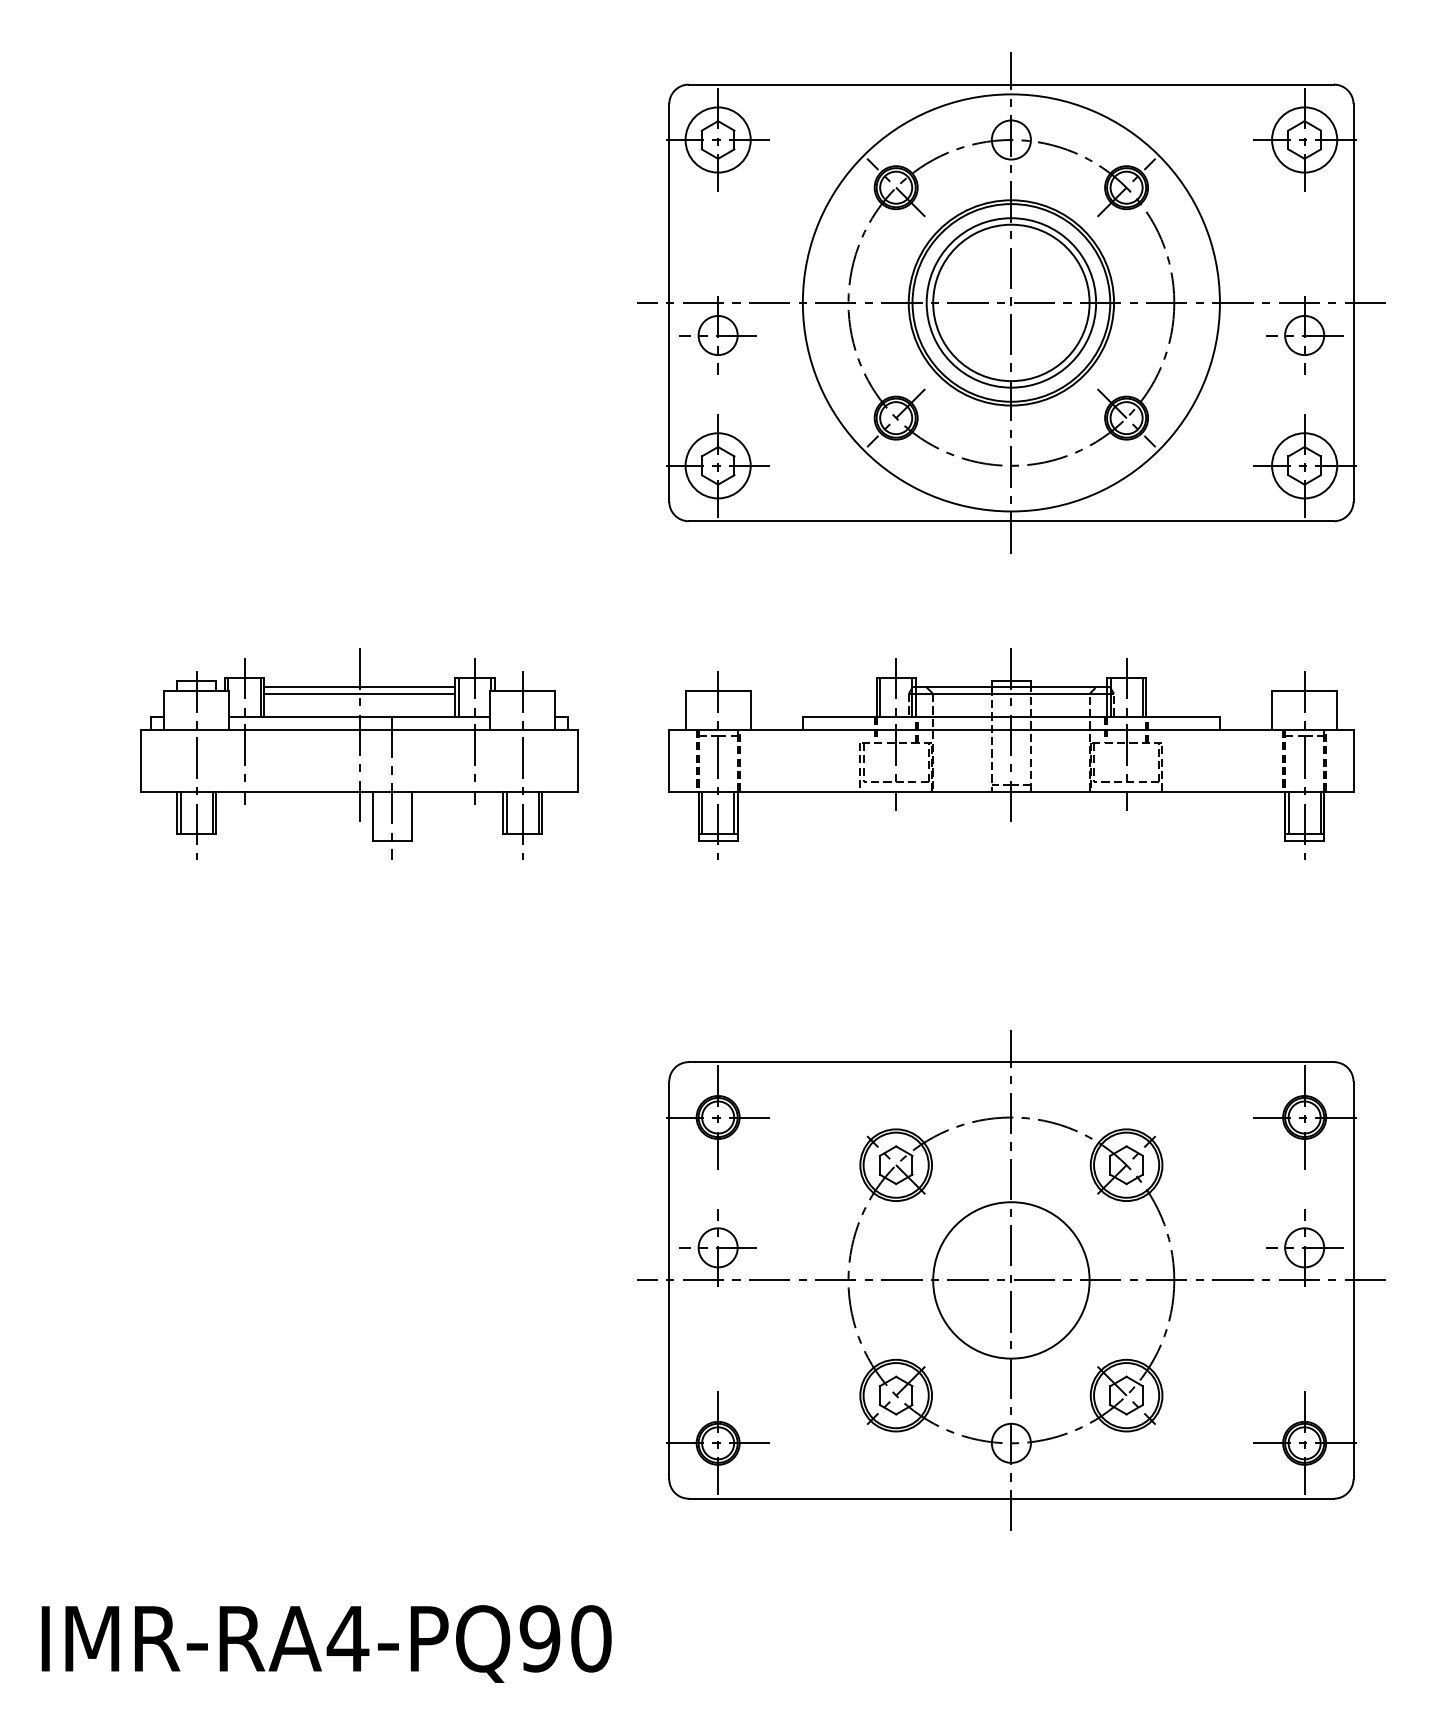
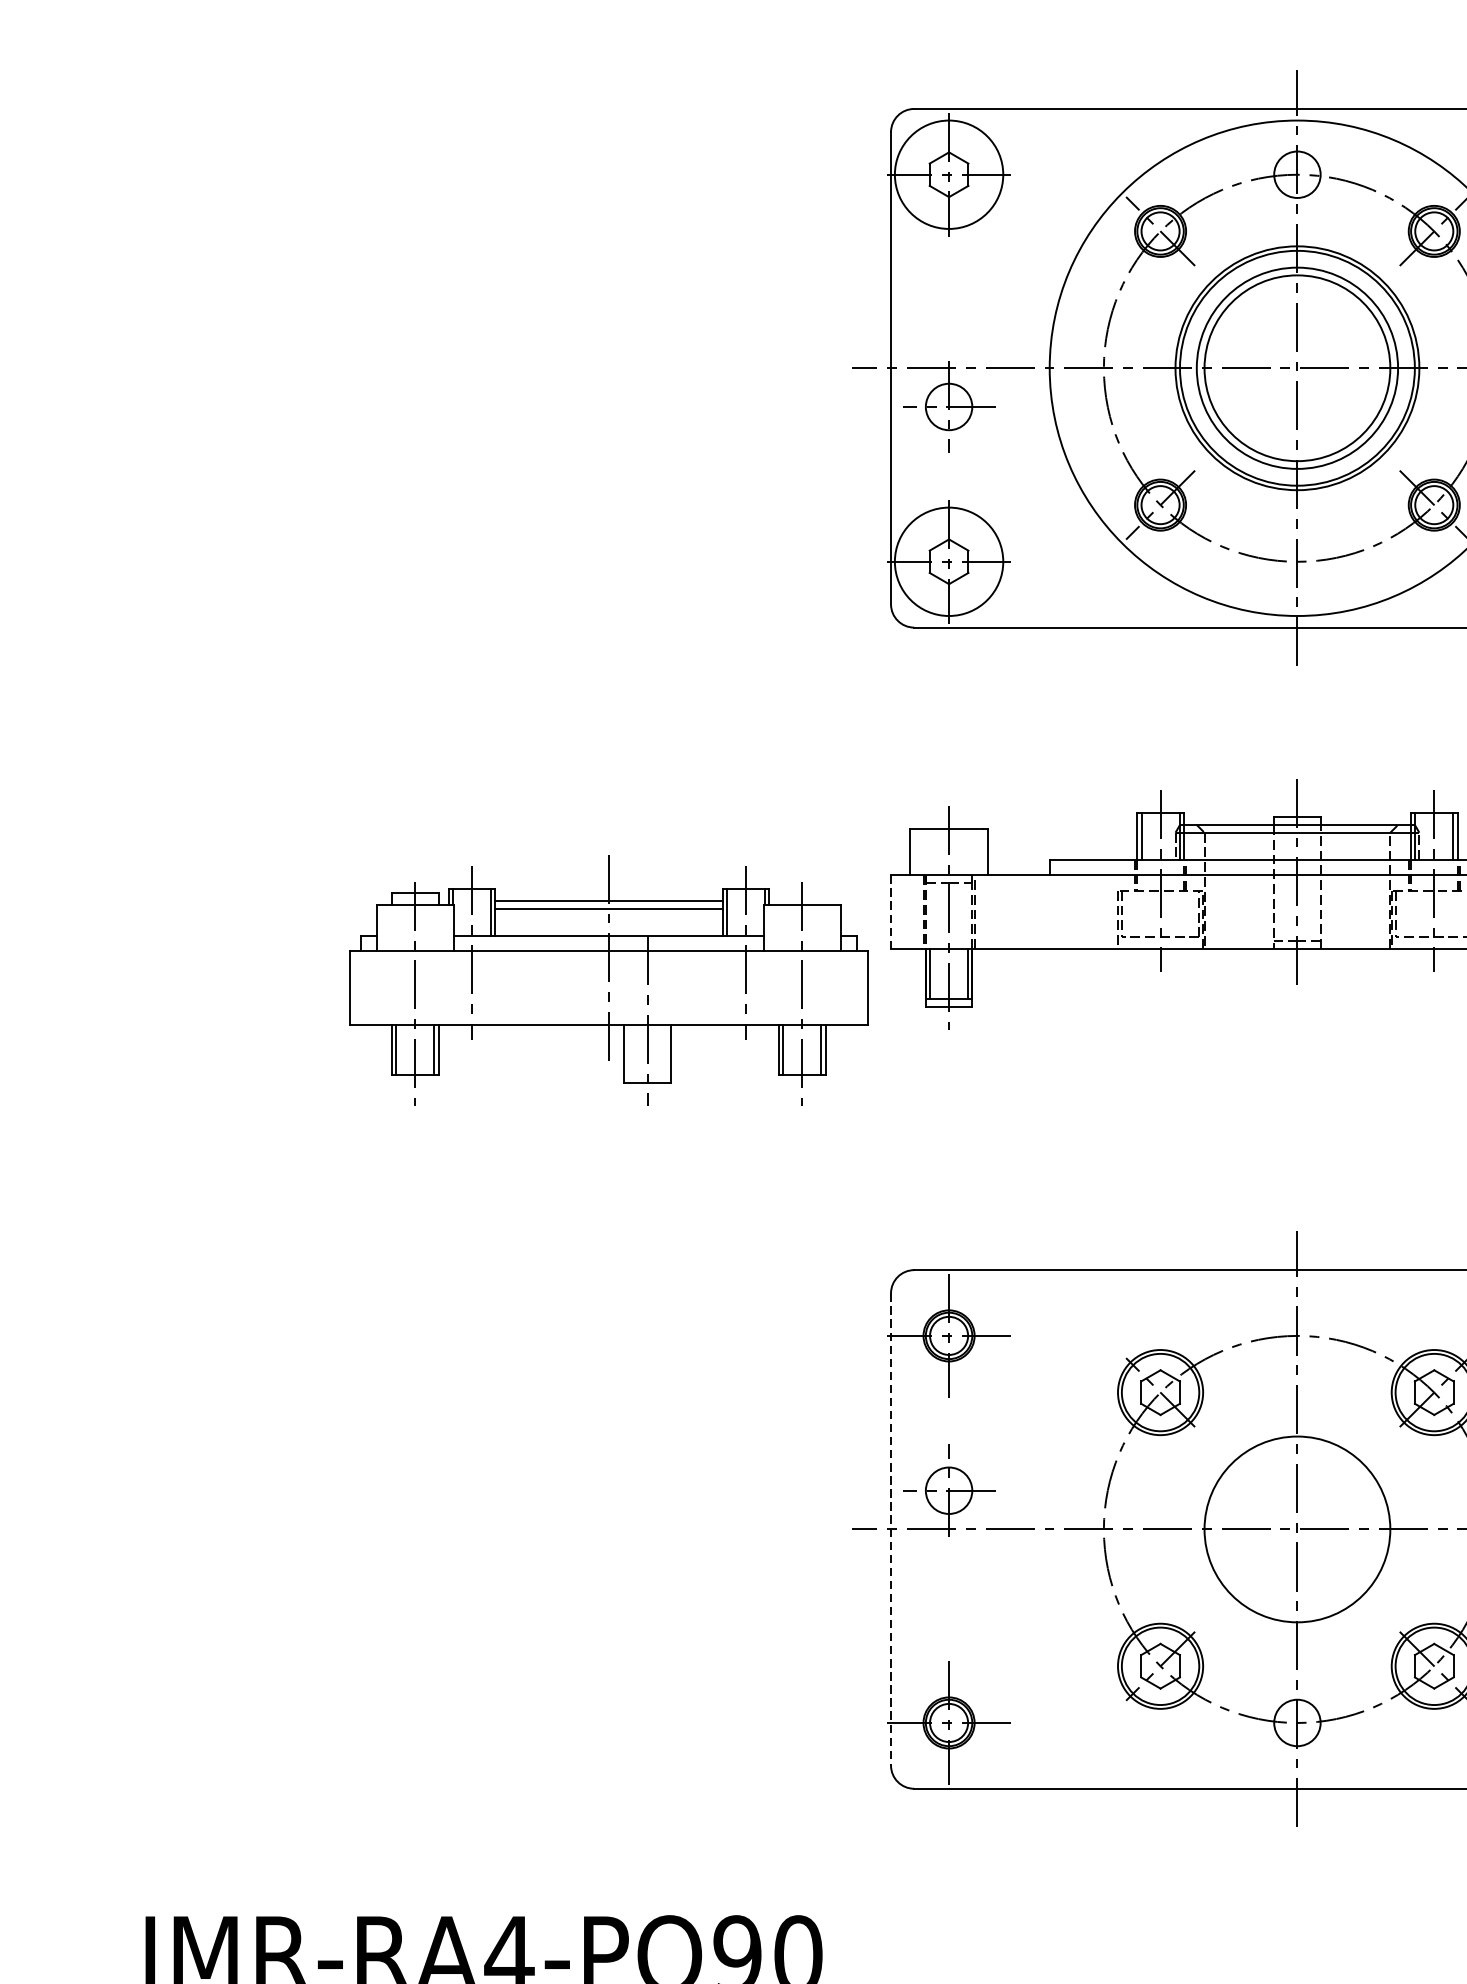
circle: (717, 139) -> (948, 174), size x1.4
circle: (717, 465) -> (948, 561), size x1.4
part: (359, 753) -> (608, 979), moved
line: (669, 760) -> (891, 911), solid -> dashed
line: (669, 1280) -> (891, 1529), solid -> dashed

